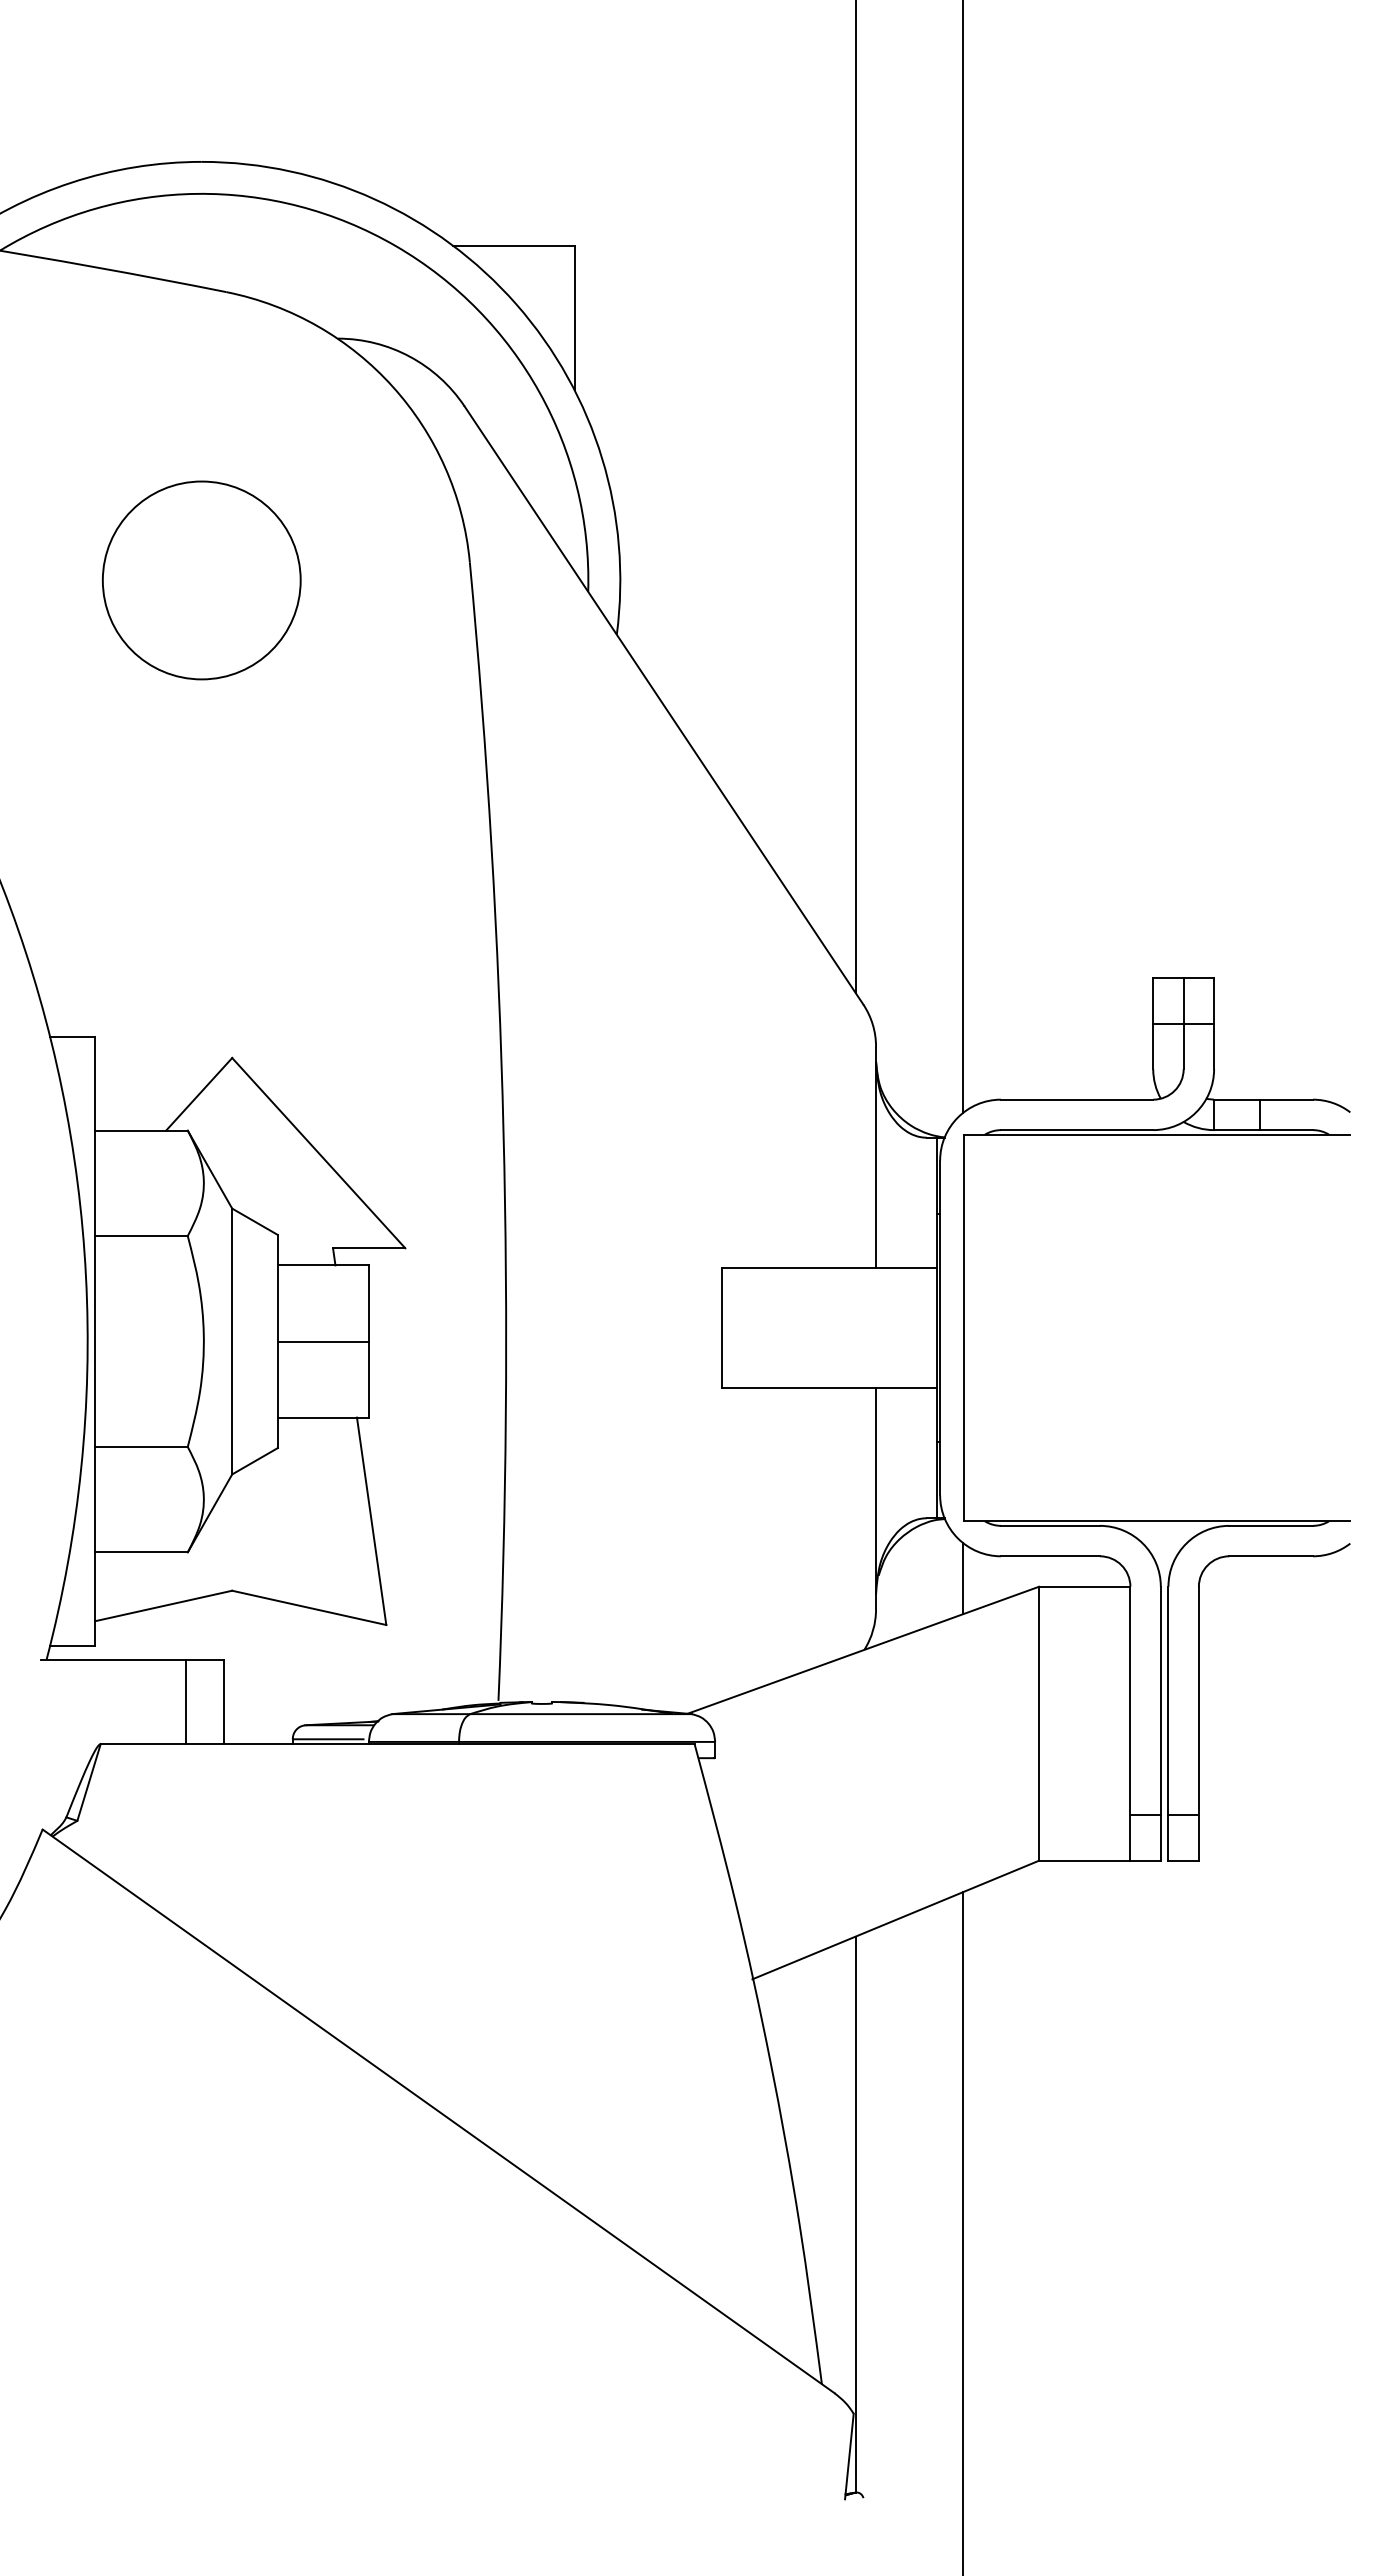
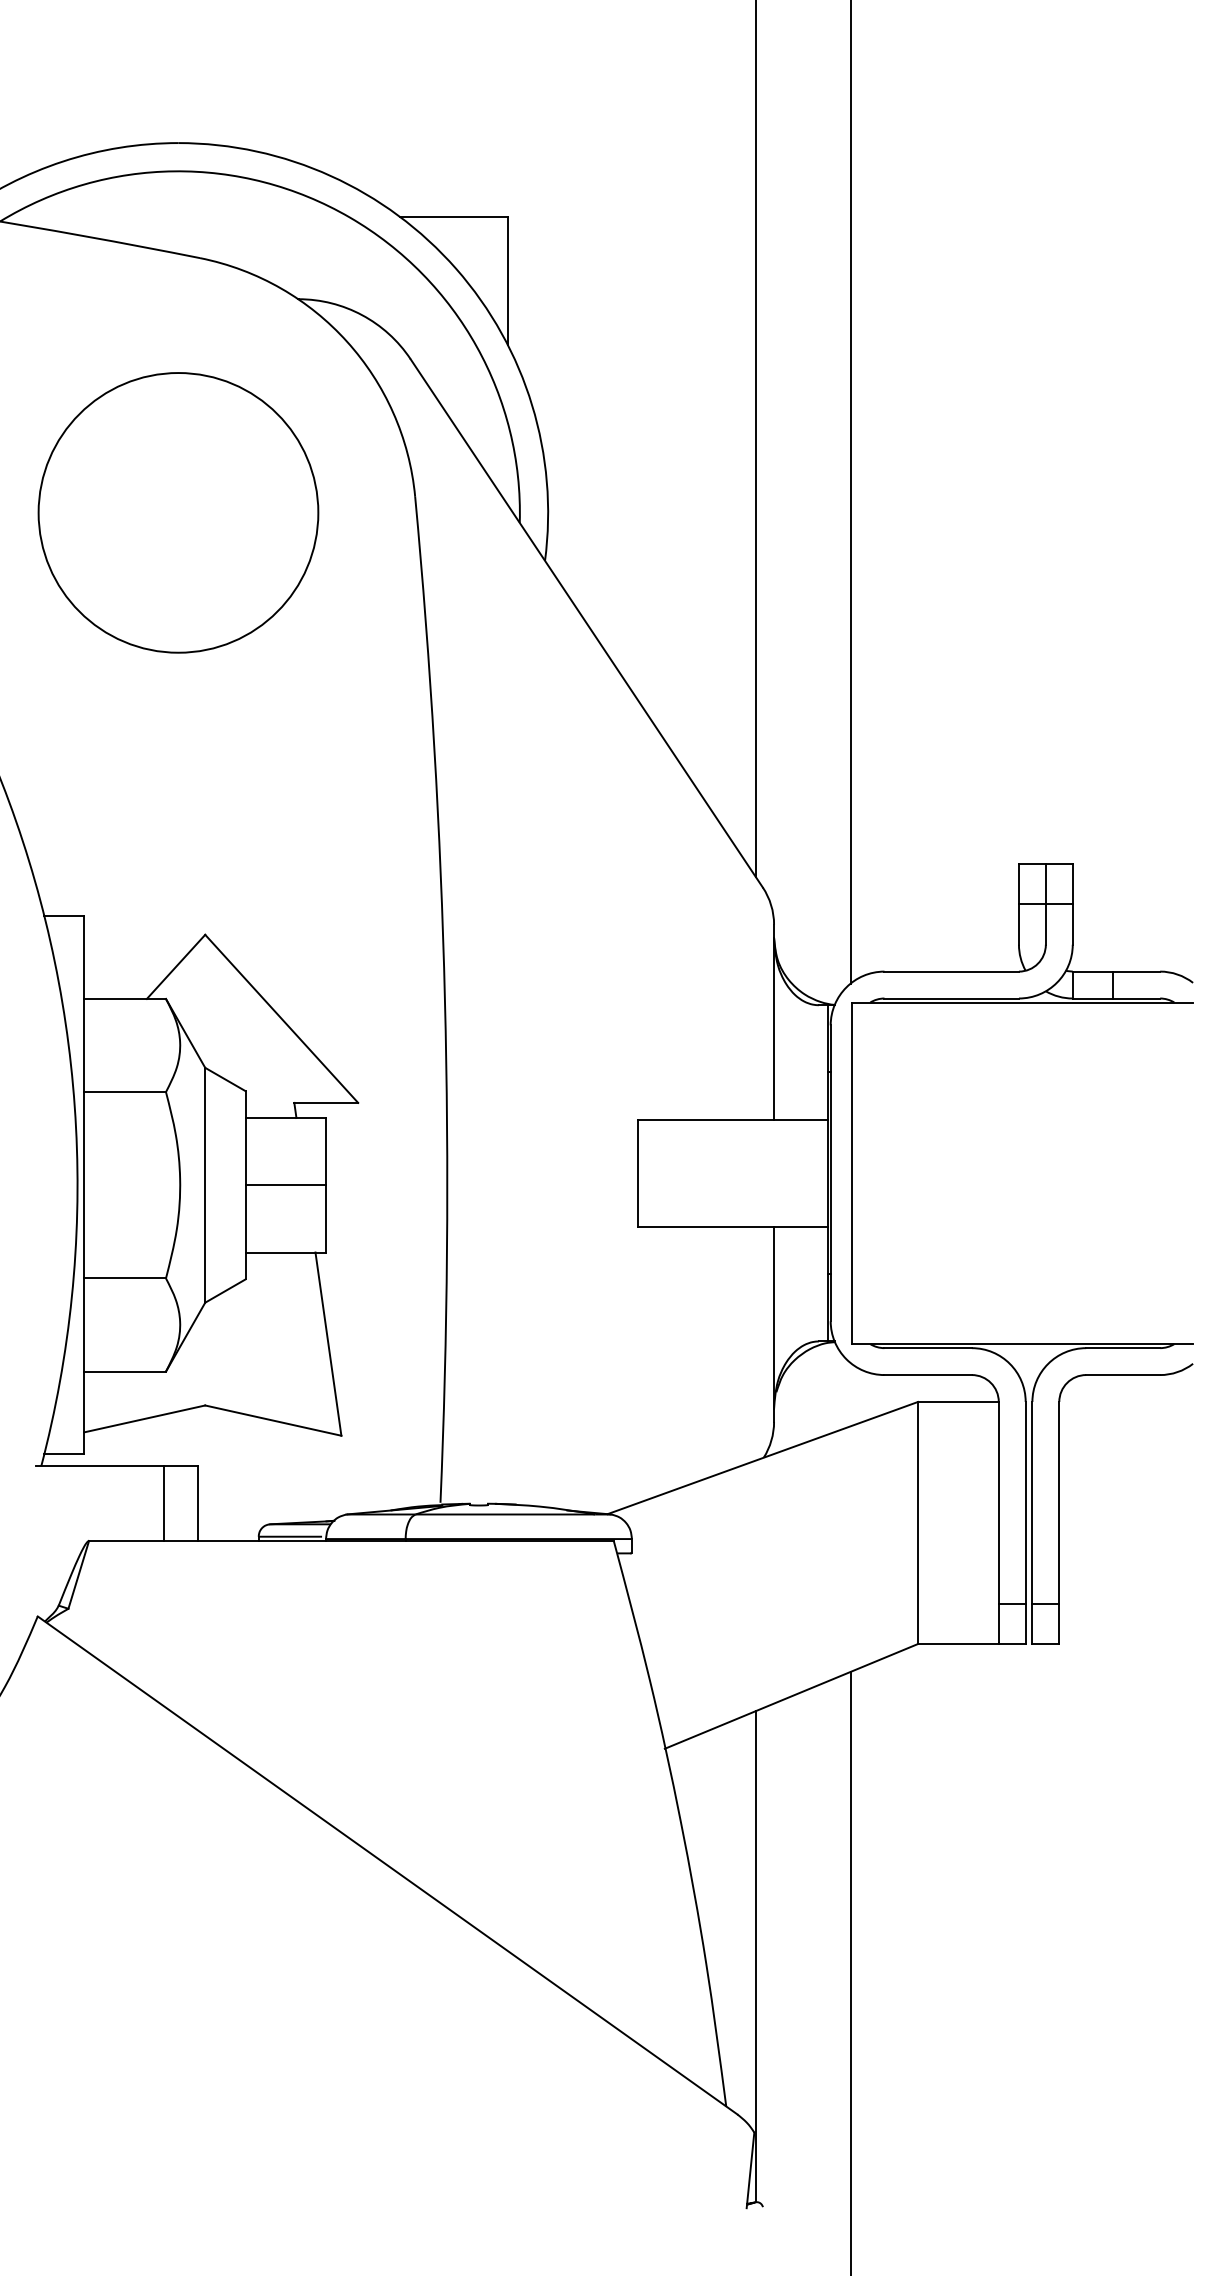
circle: (201, 580) -> (178, 512), size x1.6
line: (962, 1578) -> (850, 1394), removed

